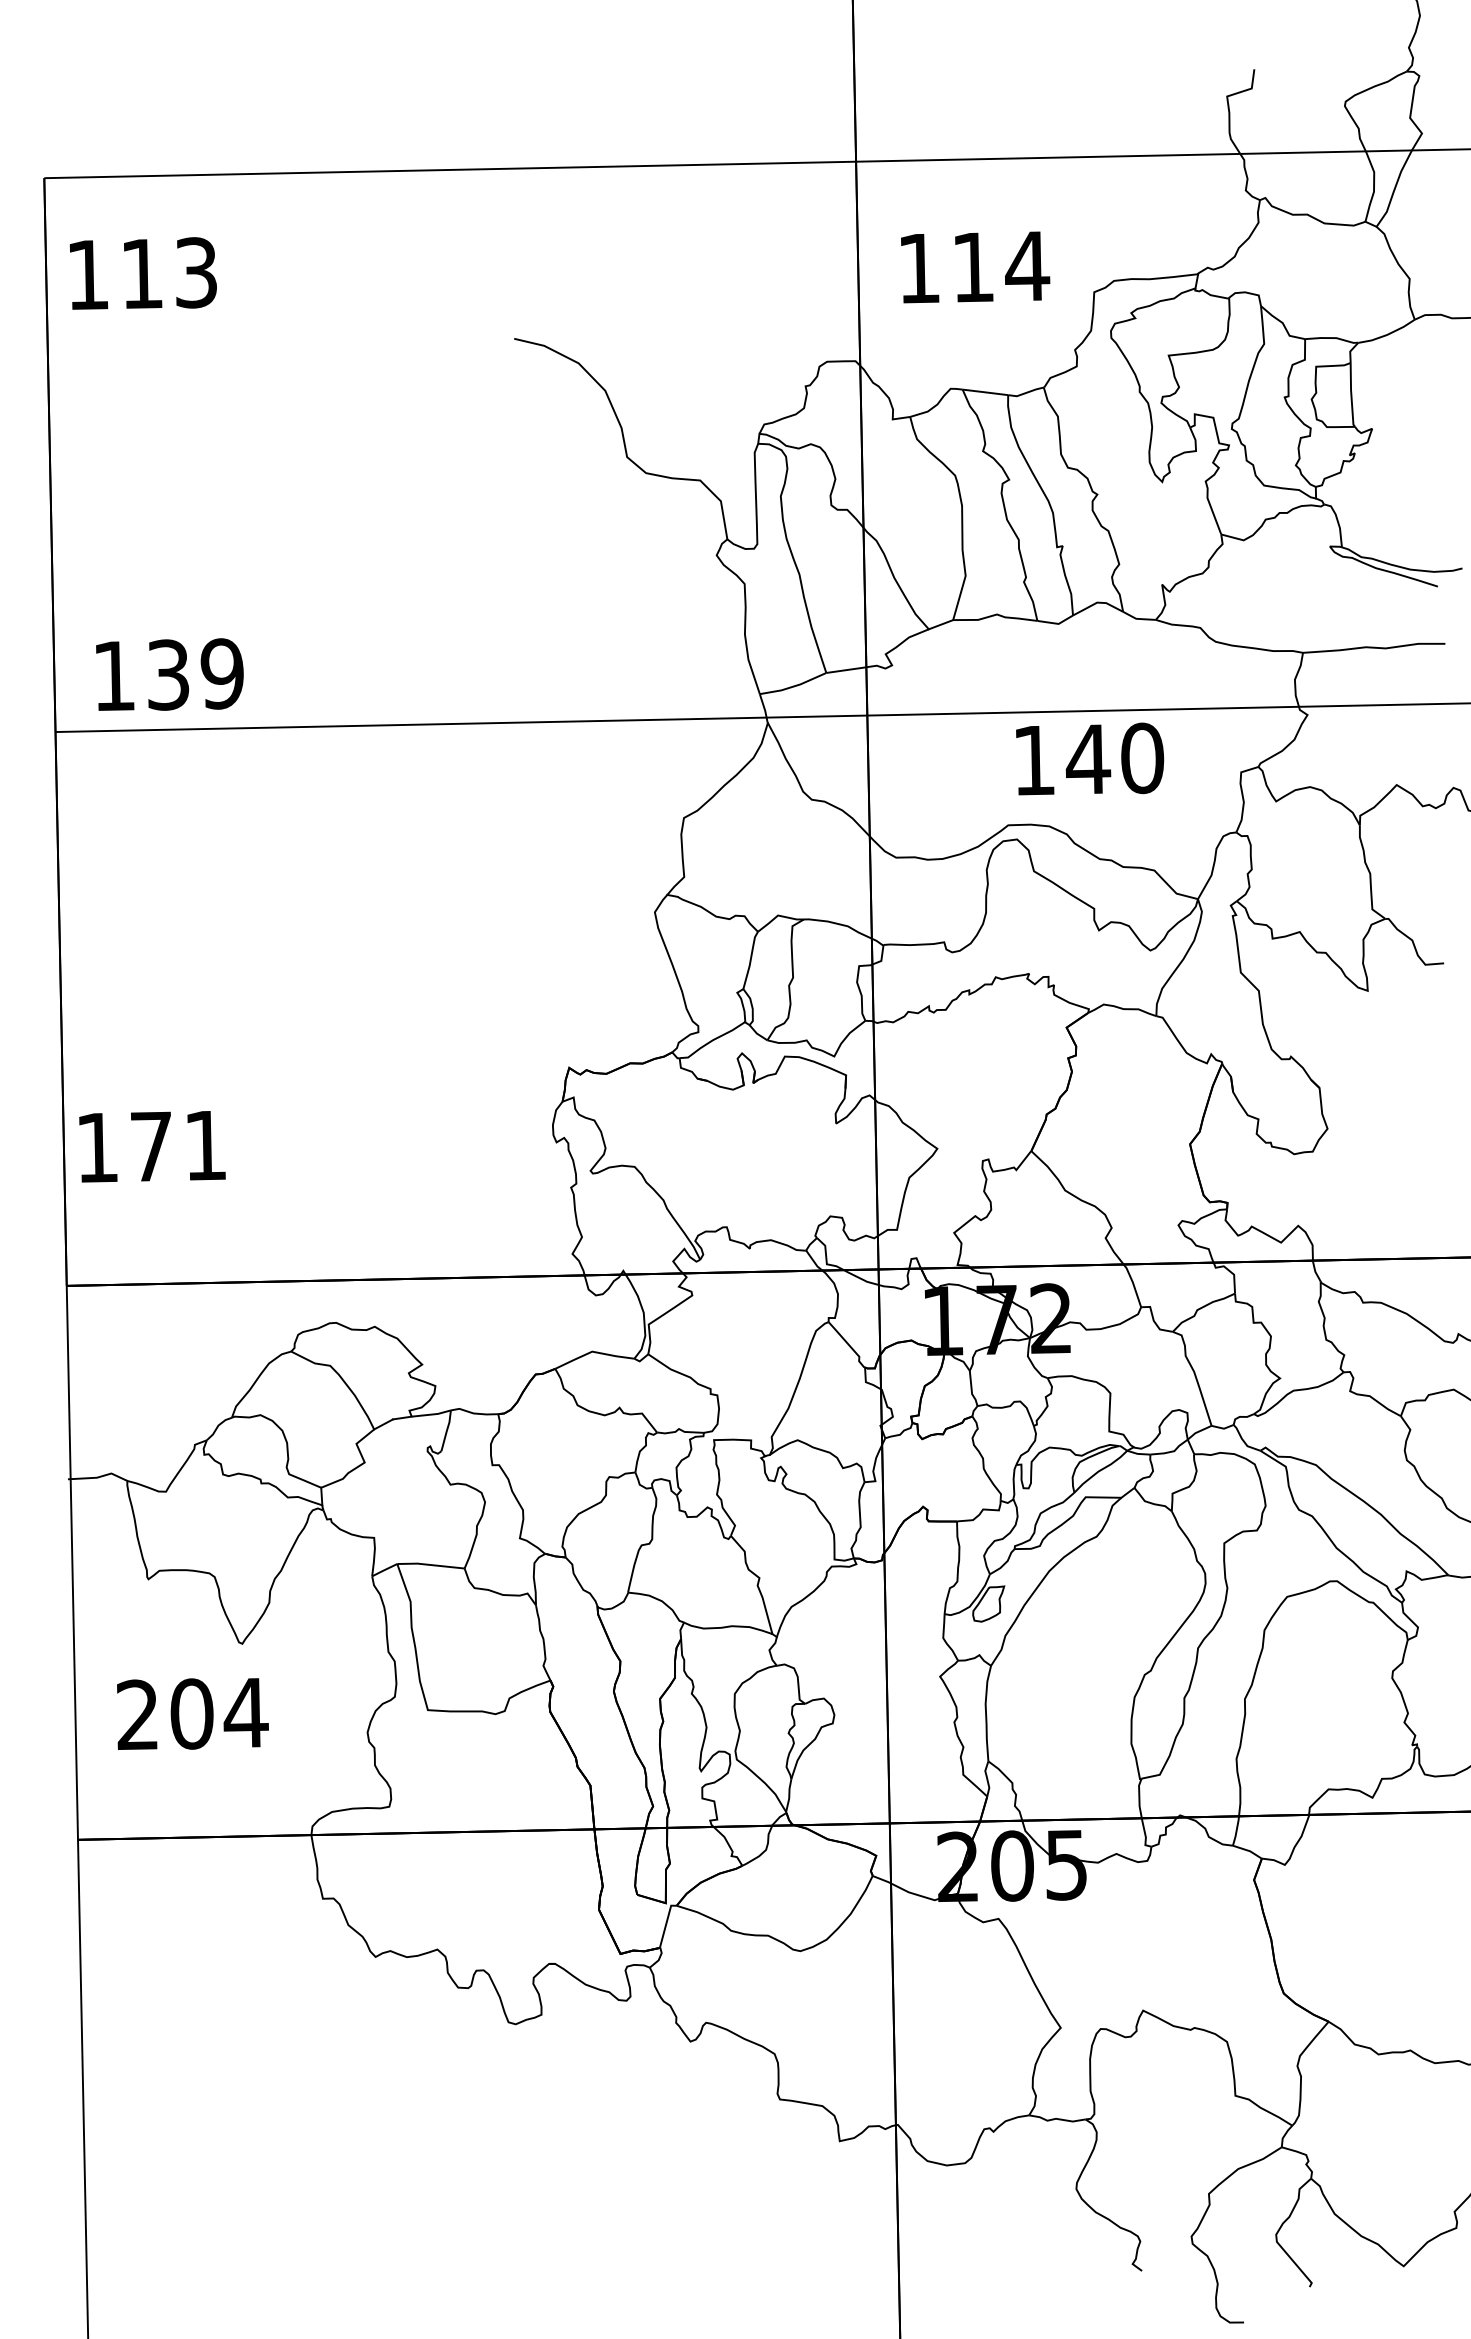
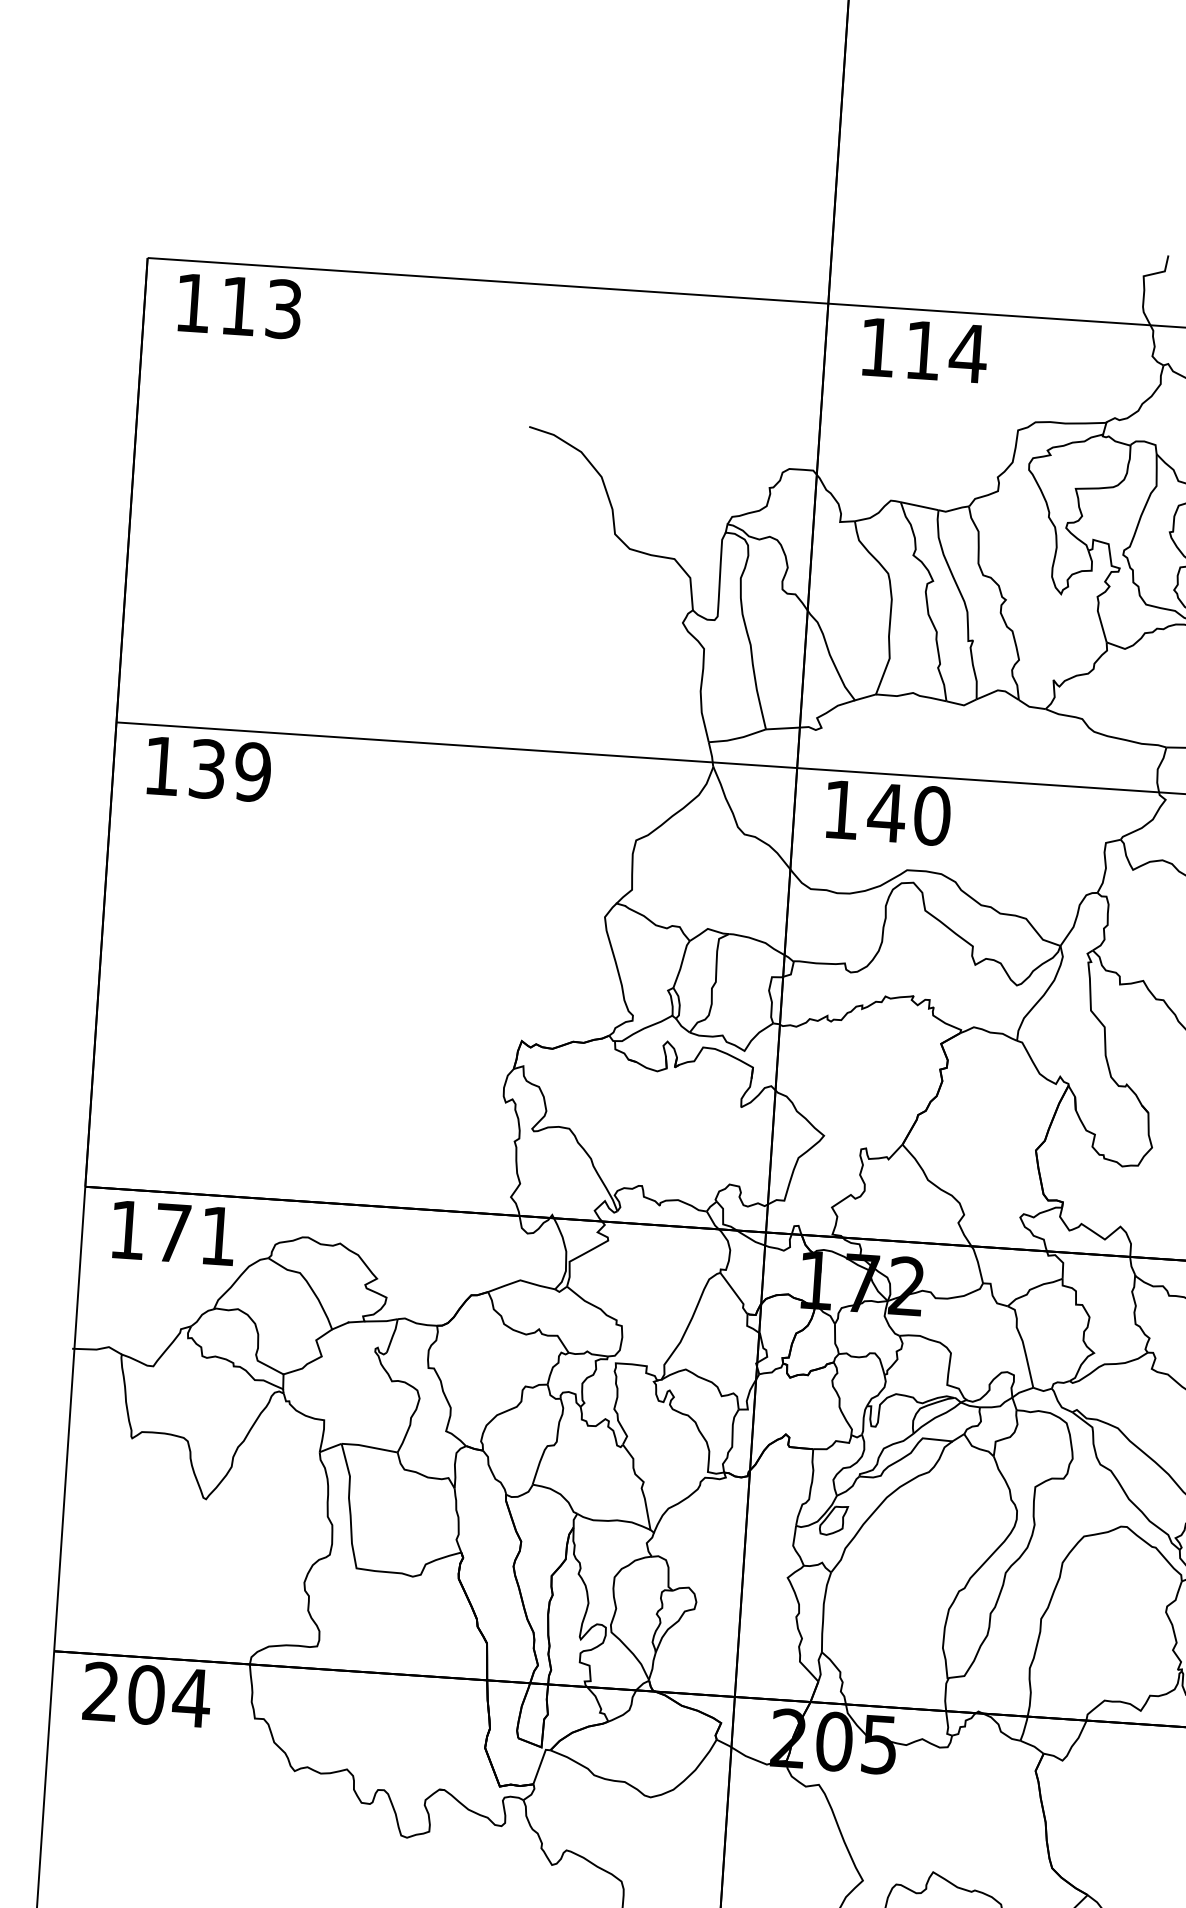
text: (975, 267) -> (924, 350), moved
text: (142, 273) -> (238, 305), moved
text: (169, 674) -> (208, 768), moved
text: (1090, 758) -> (888, 812), moved
text: (152, 1146) -> (173, 1233), moved
text: (192, 1713) -> (146, 1694), moved

